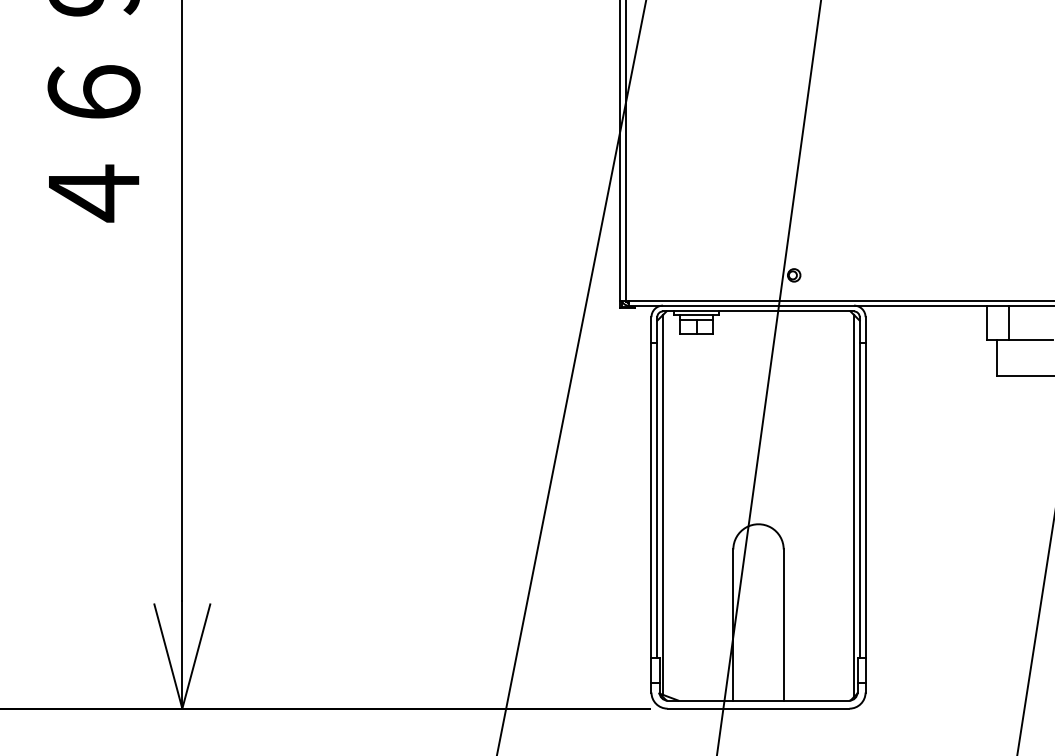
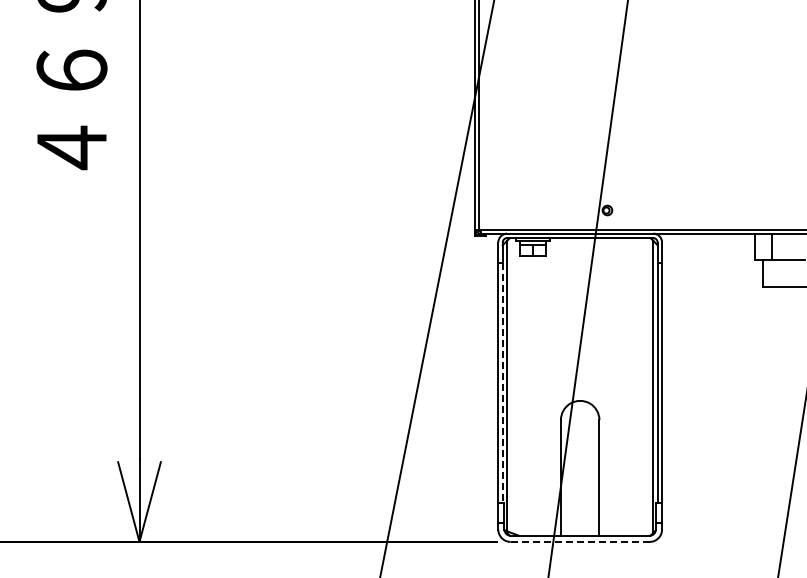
line: (656, 501) -> (502, 383), solid -> dashed
line: (758, 708) -> (580, 541), solid -> dashed

